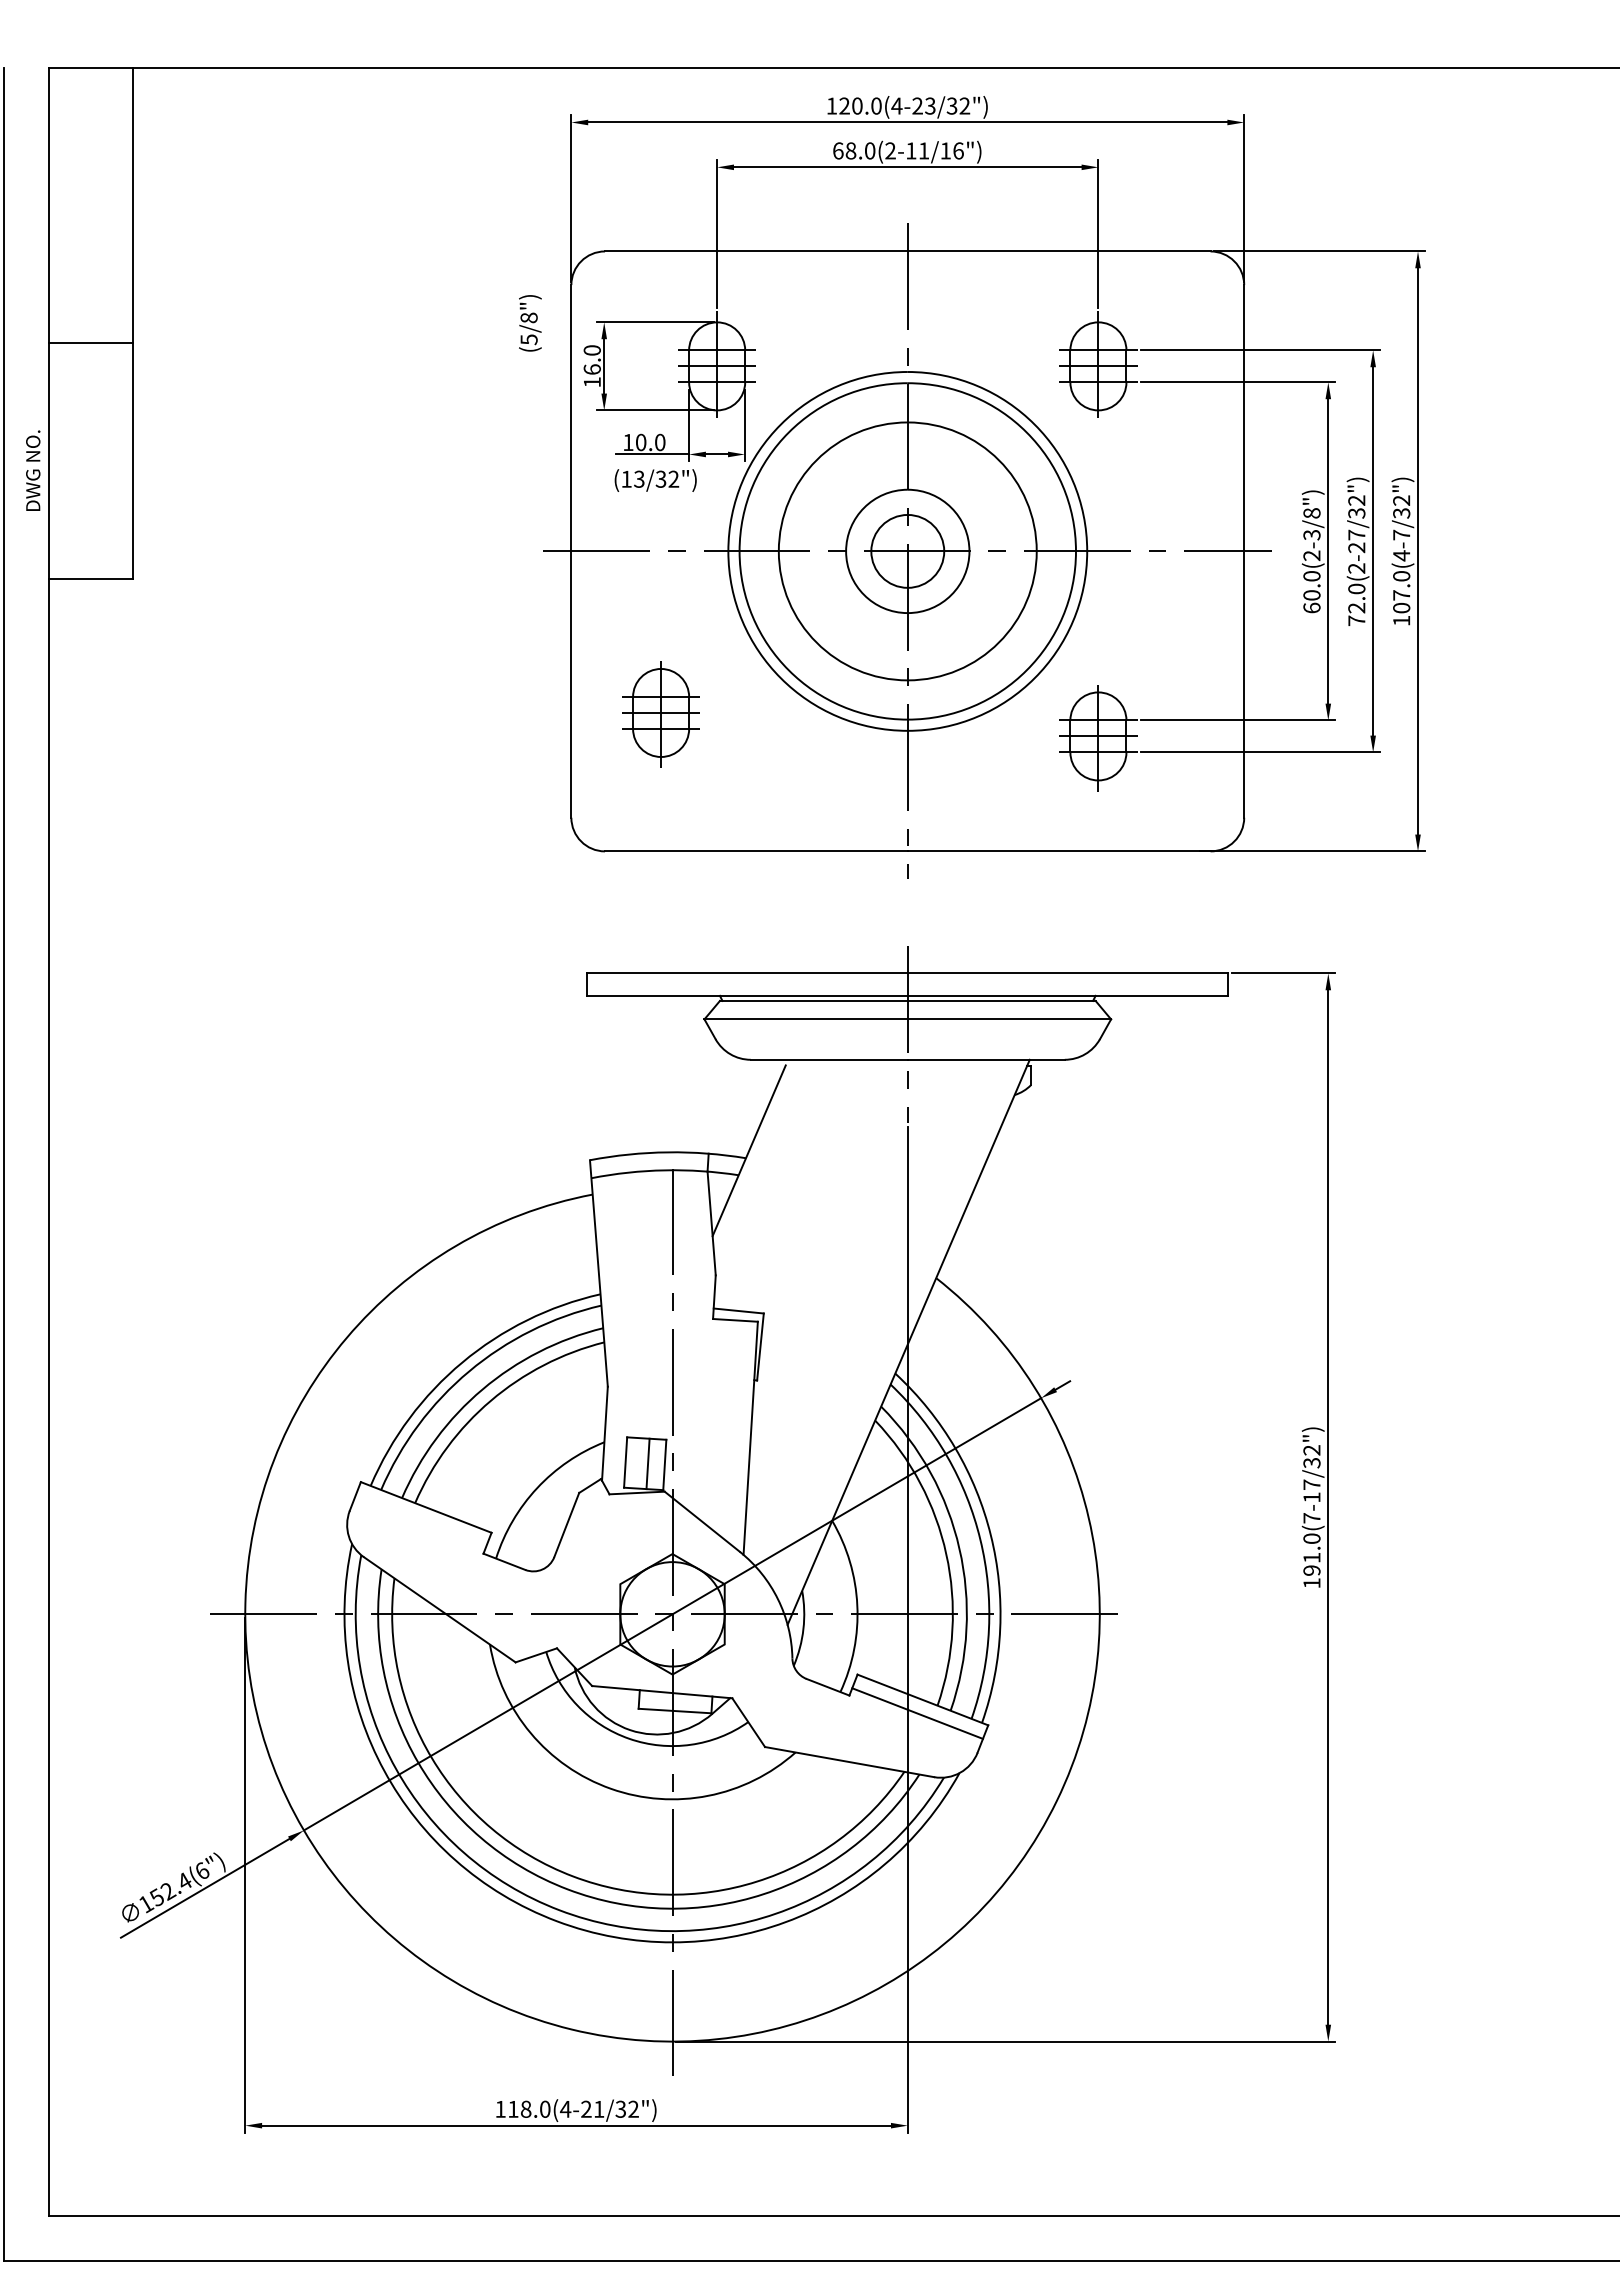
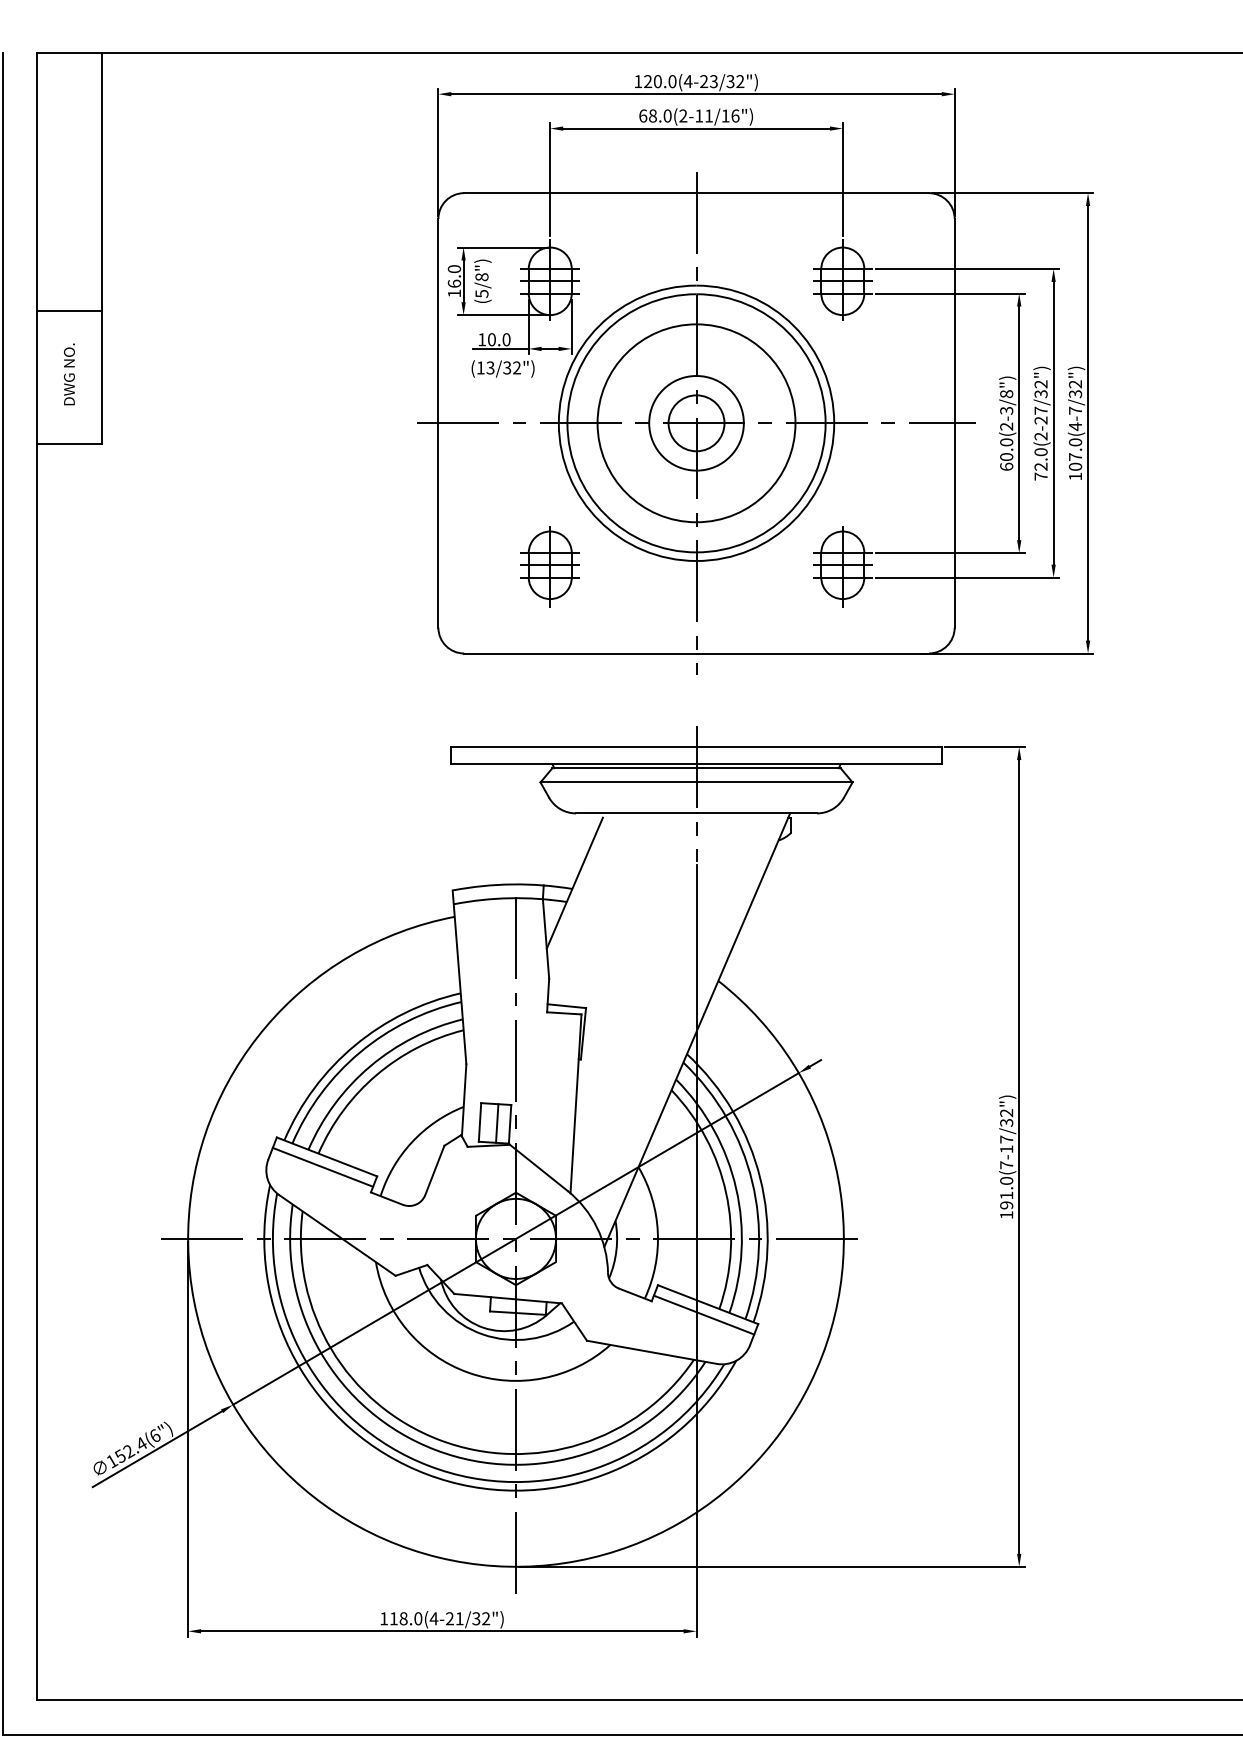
text: (529, 322) -> (482, 280), moved
line: (90, 343) -> (69, 310), moved
text: (33, 470) -> (69, 374), moved
part: (660, 714) -> (549, 566), moved
line: (420, 1519) -> (322, 1166), added

